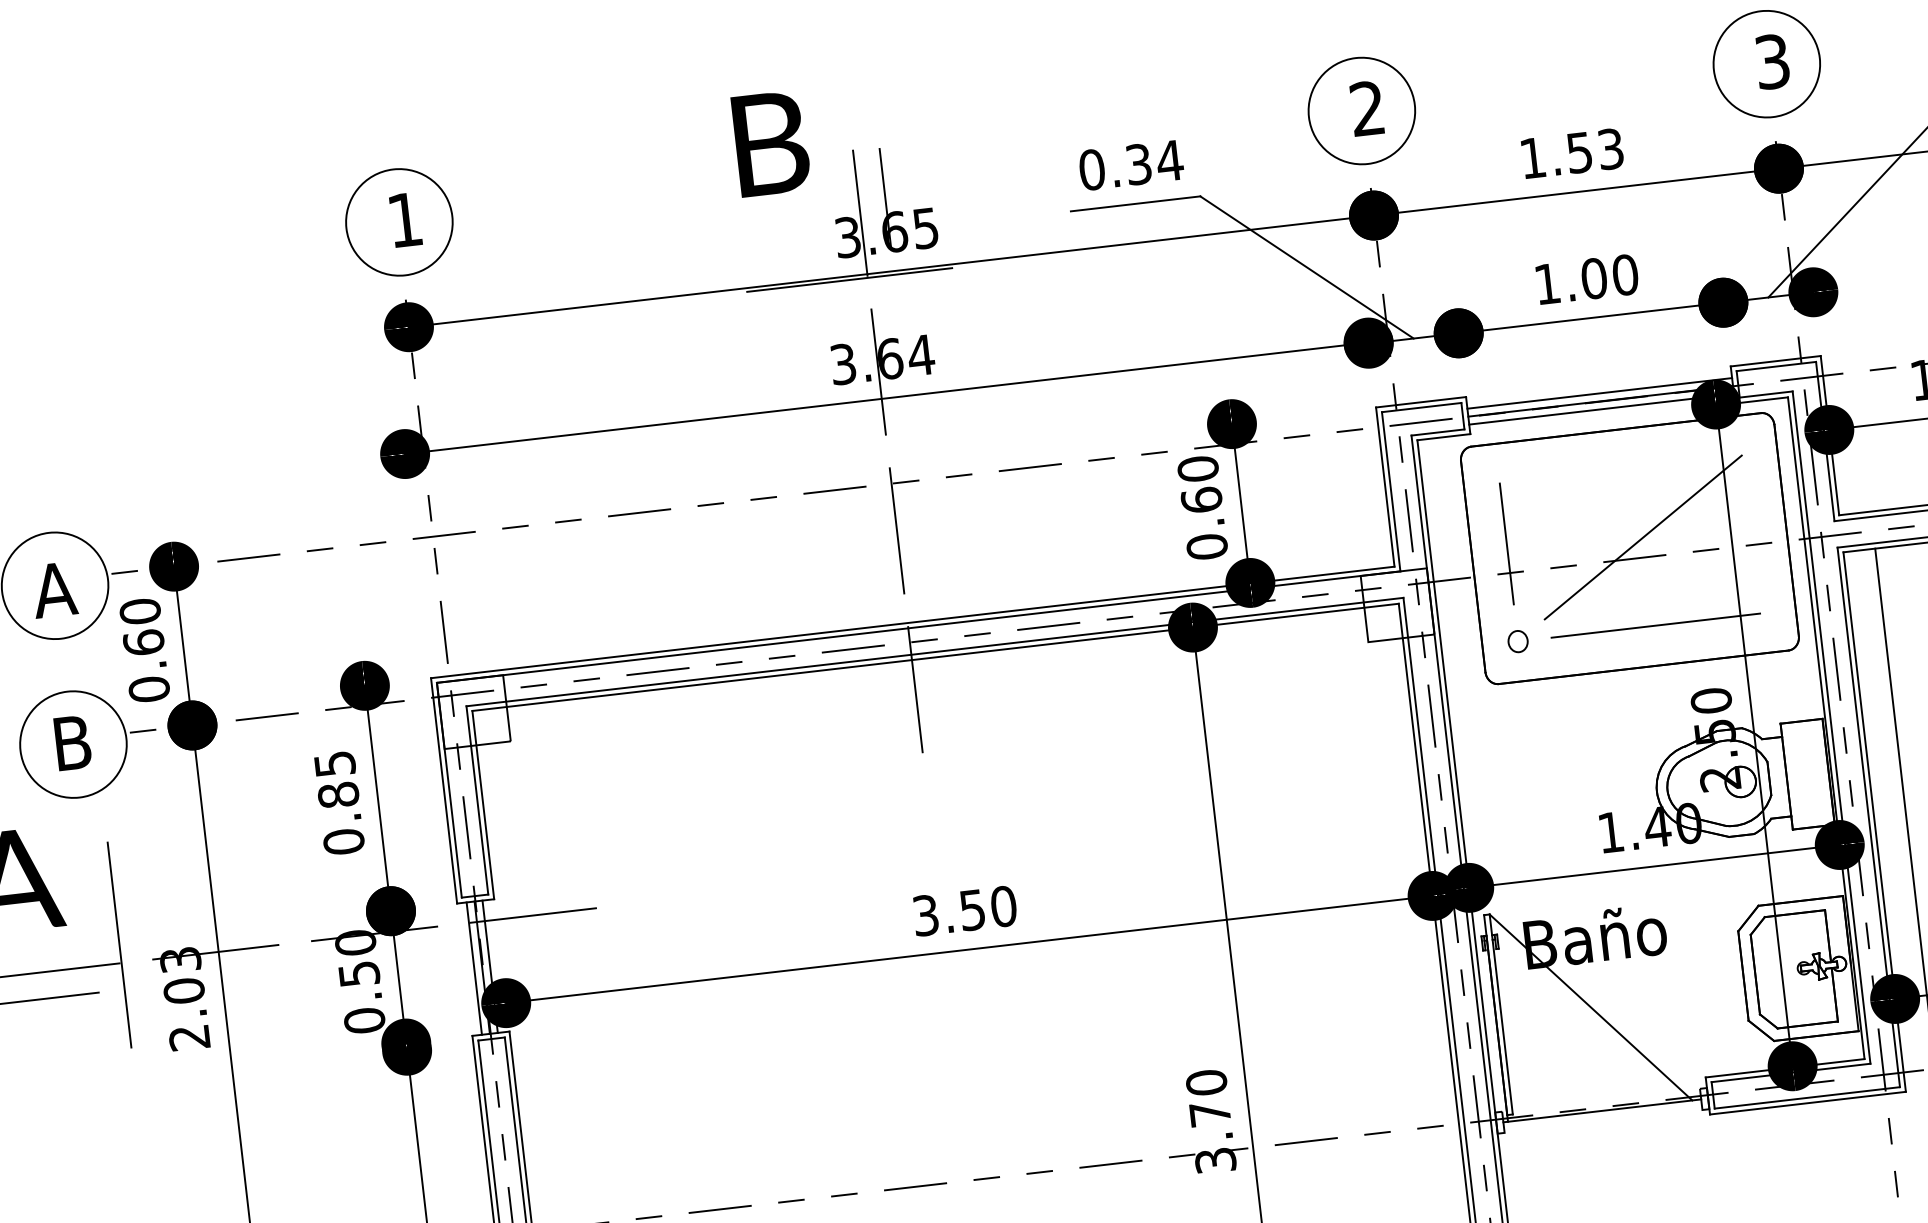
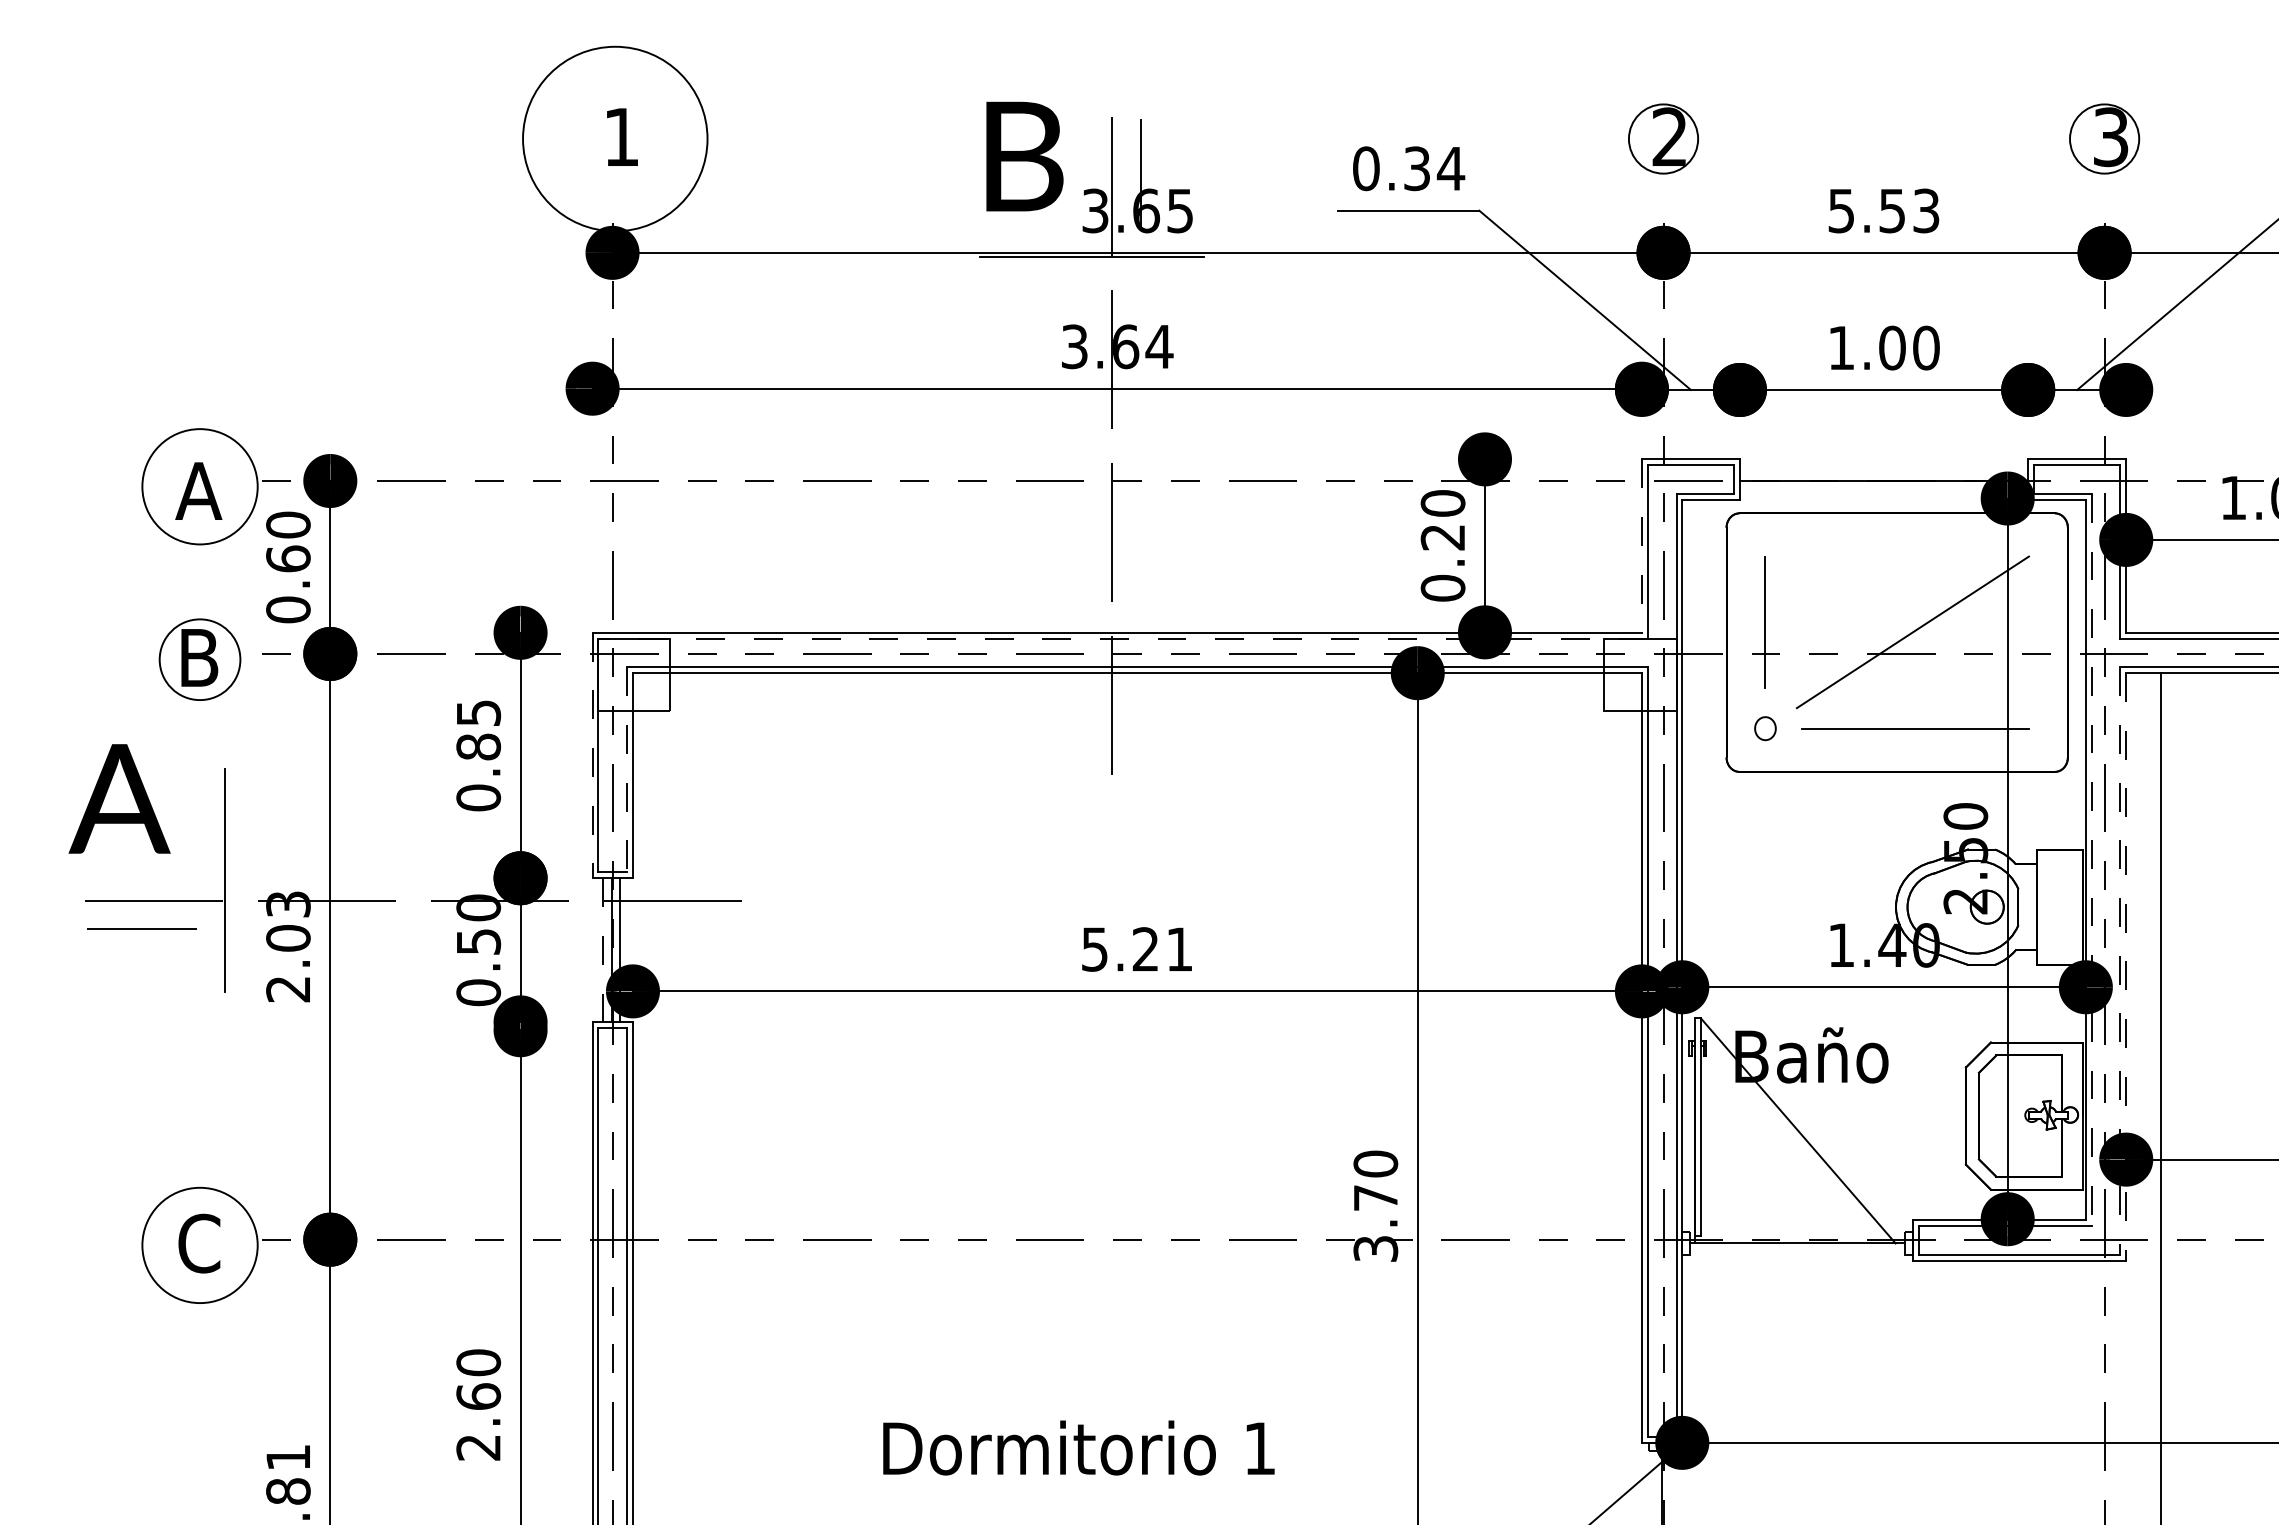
circle: (1766, 63) -> (2104, 138), size x0.6
circle: (1361, 110) -> (1663, 138), size x0.6
text: (771, 143) -> (1024, 156), moved
text: (1532, 158) -> (1840, 211), 1.53 -> 5.53
circle: (398, 221) -> (614, 138), size x1.6
line: (1599, 393) -> (1883, 472), removed
line: (1601, 409) -> (1883, 489), removed
line: (1384, 487) -> (1641, 546), solid -> dashed
text: (1201, 499) -> (1442, 536), 0.60 -> 0.20
line: (919, 627) -> (1123, 638), solid -> dashed
line: (1831, 728) -> (2091, 860), solid -> dashed
circle: (72, 744) -> (199, 659), size x0.7
line: (443, 790) -> (592, 755), solid -> dashed
line: (477, 799) -> (627, 769), solid -> dashed
line: (1868, 817) -> (2120, 961), solid -> dashed
line: (1874, 821) -> (2126, 966), solid -> dashed
text: (964, 911) -> (1137, 949), 3.50 -> 5.21
line: (473, 967) -> (602, 949), solid -> dashed

